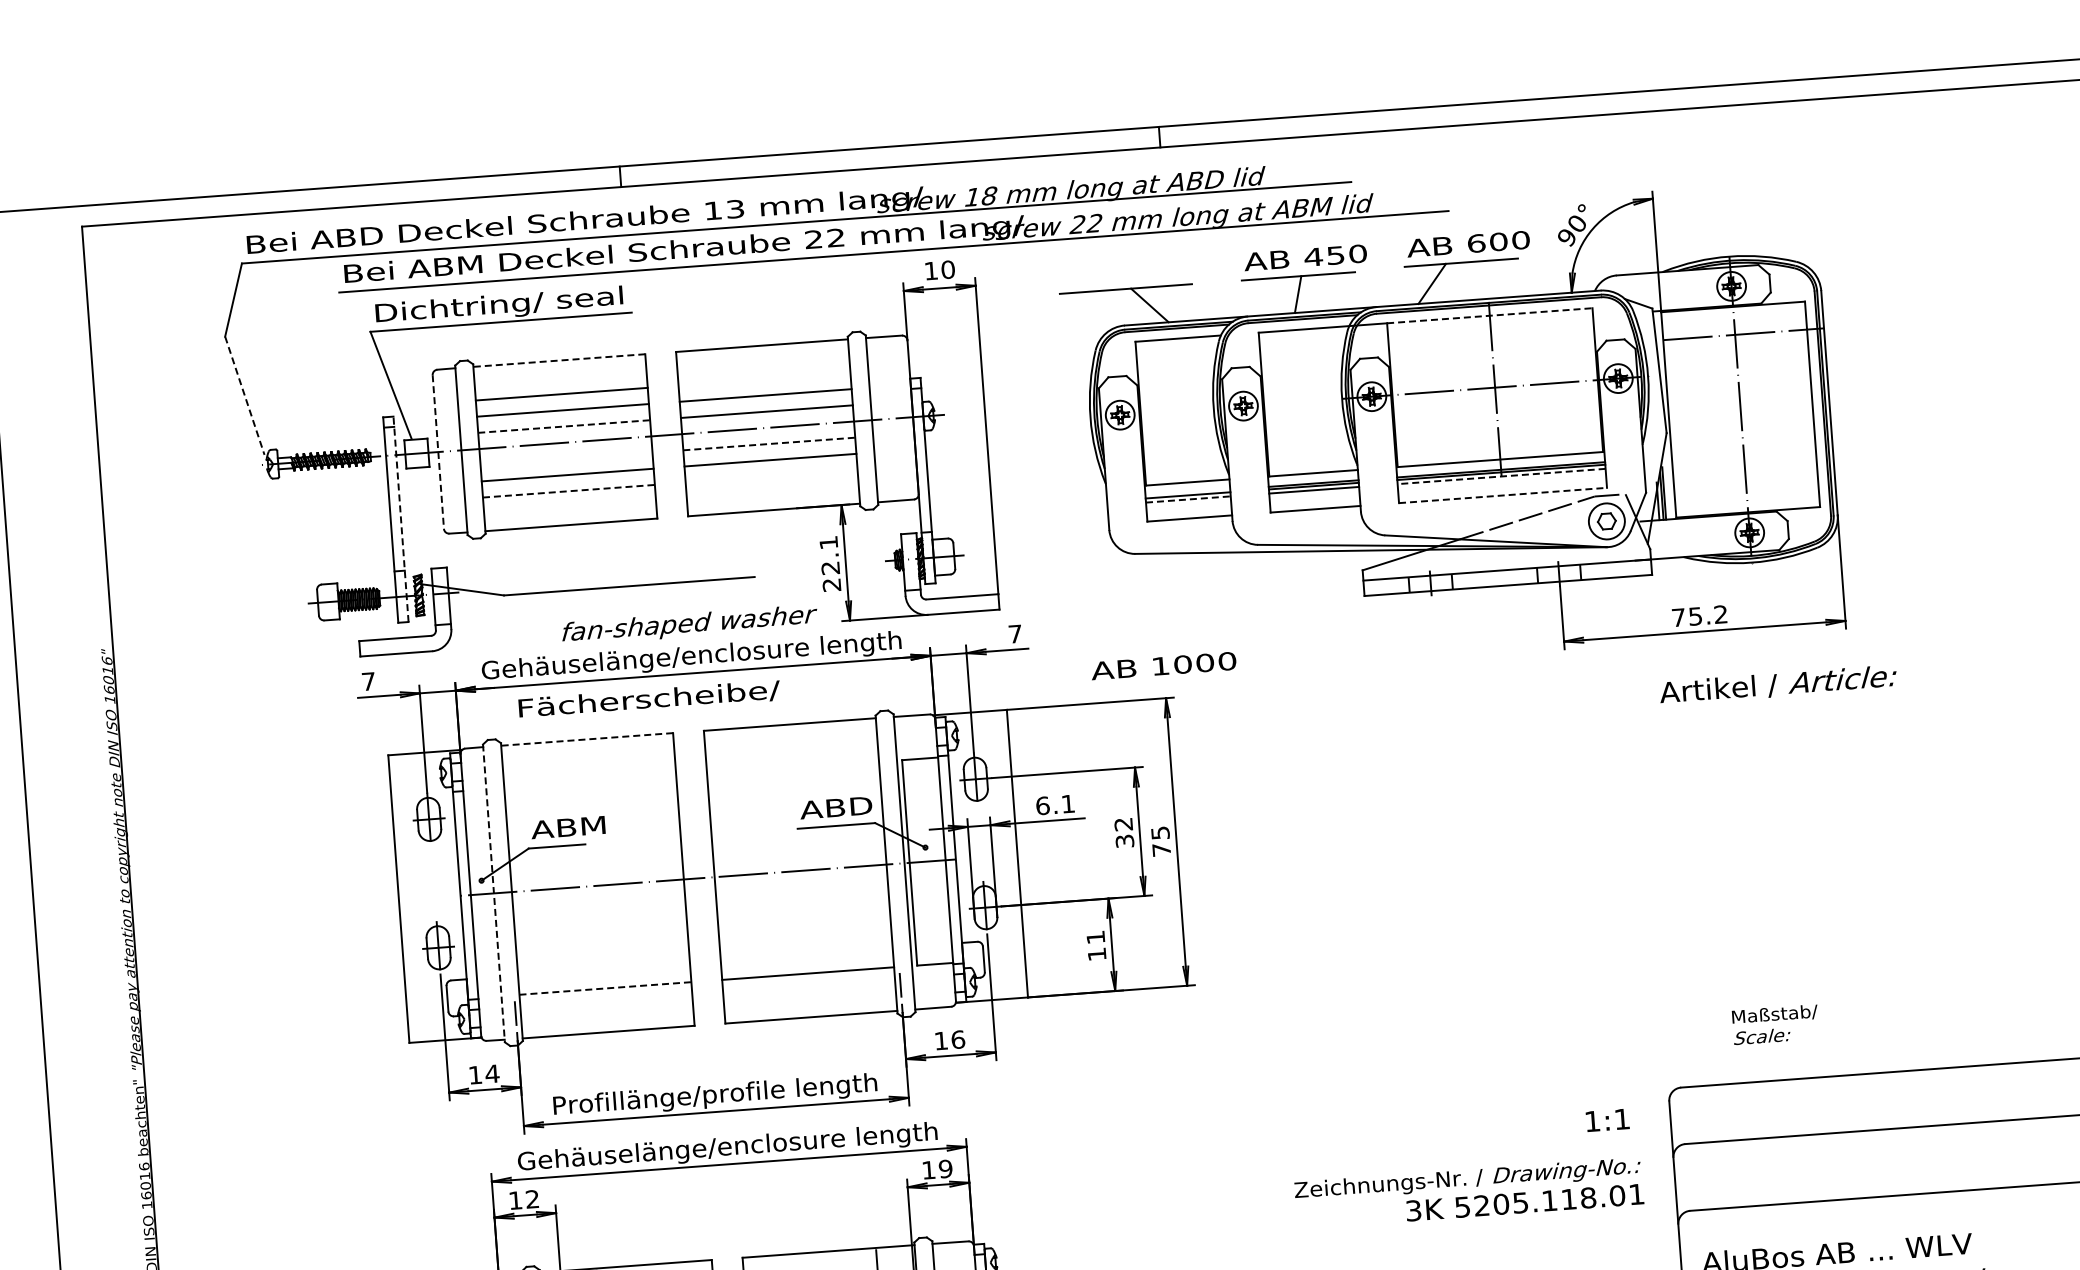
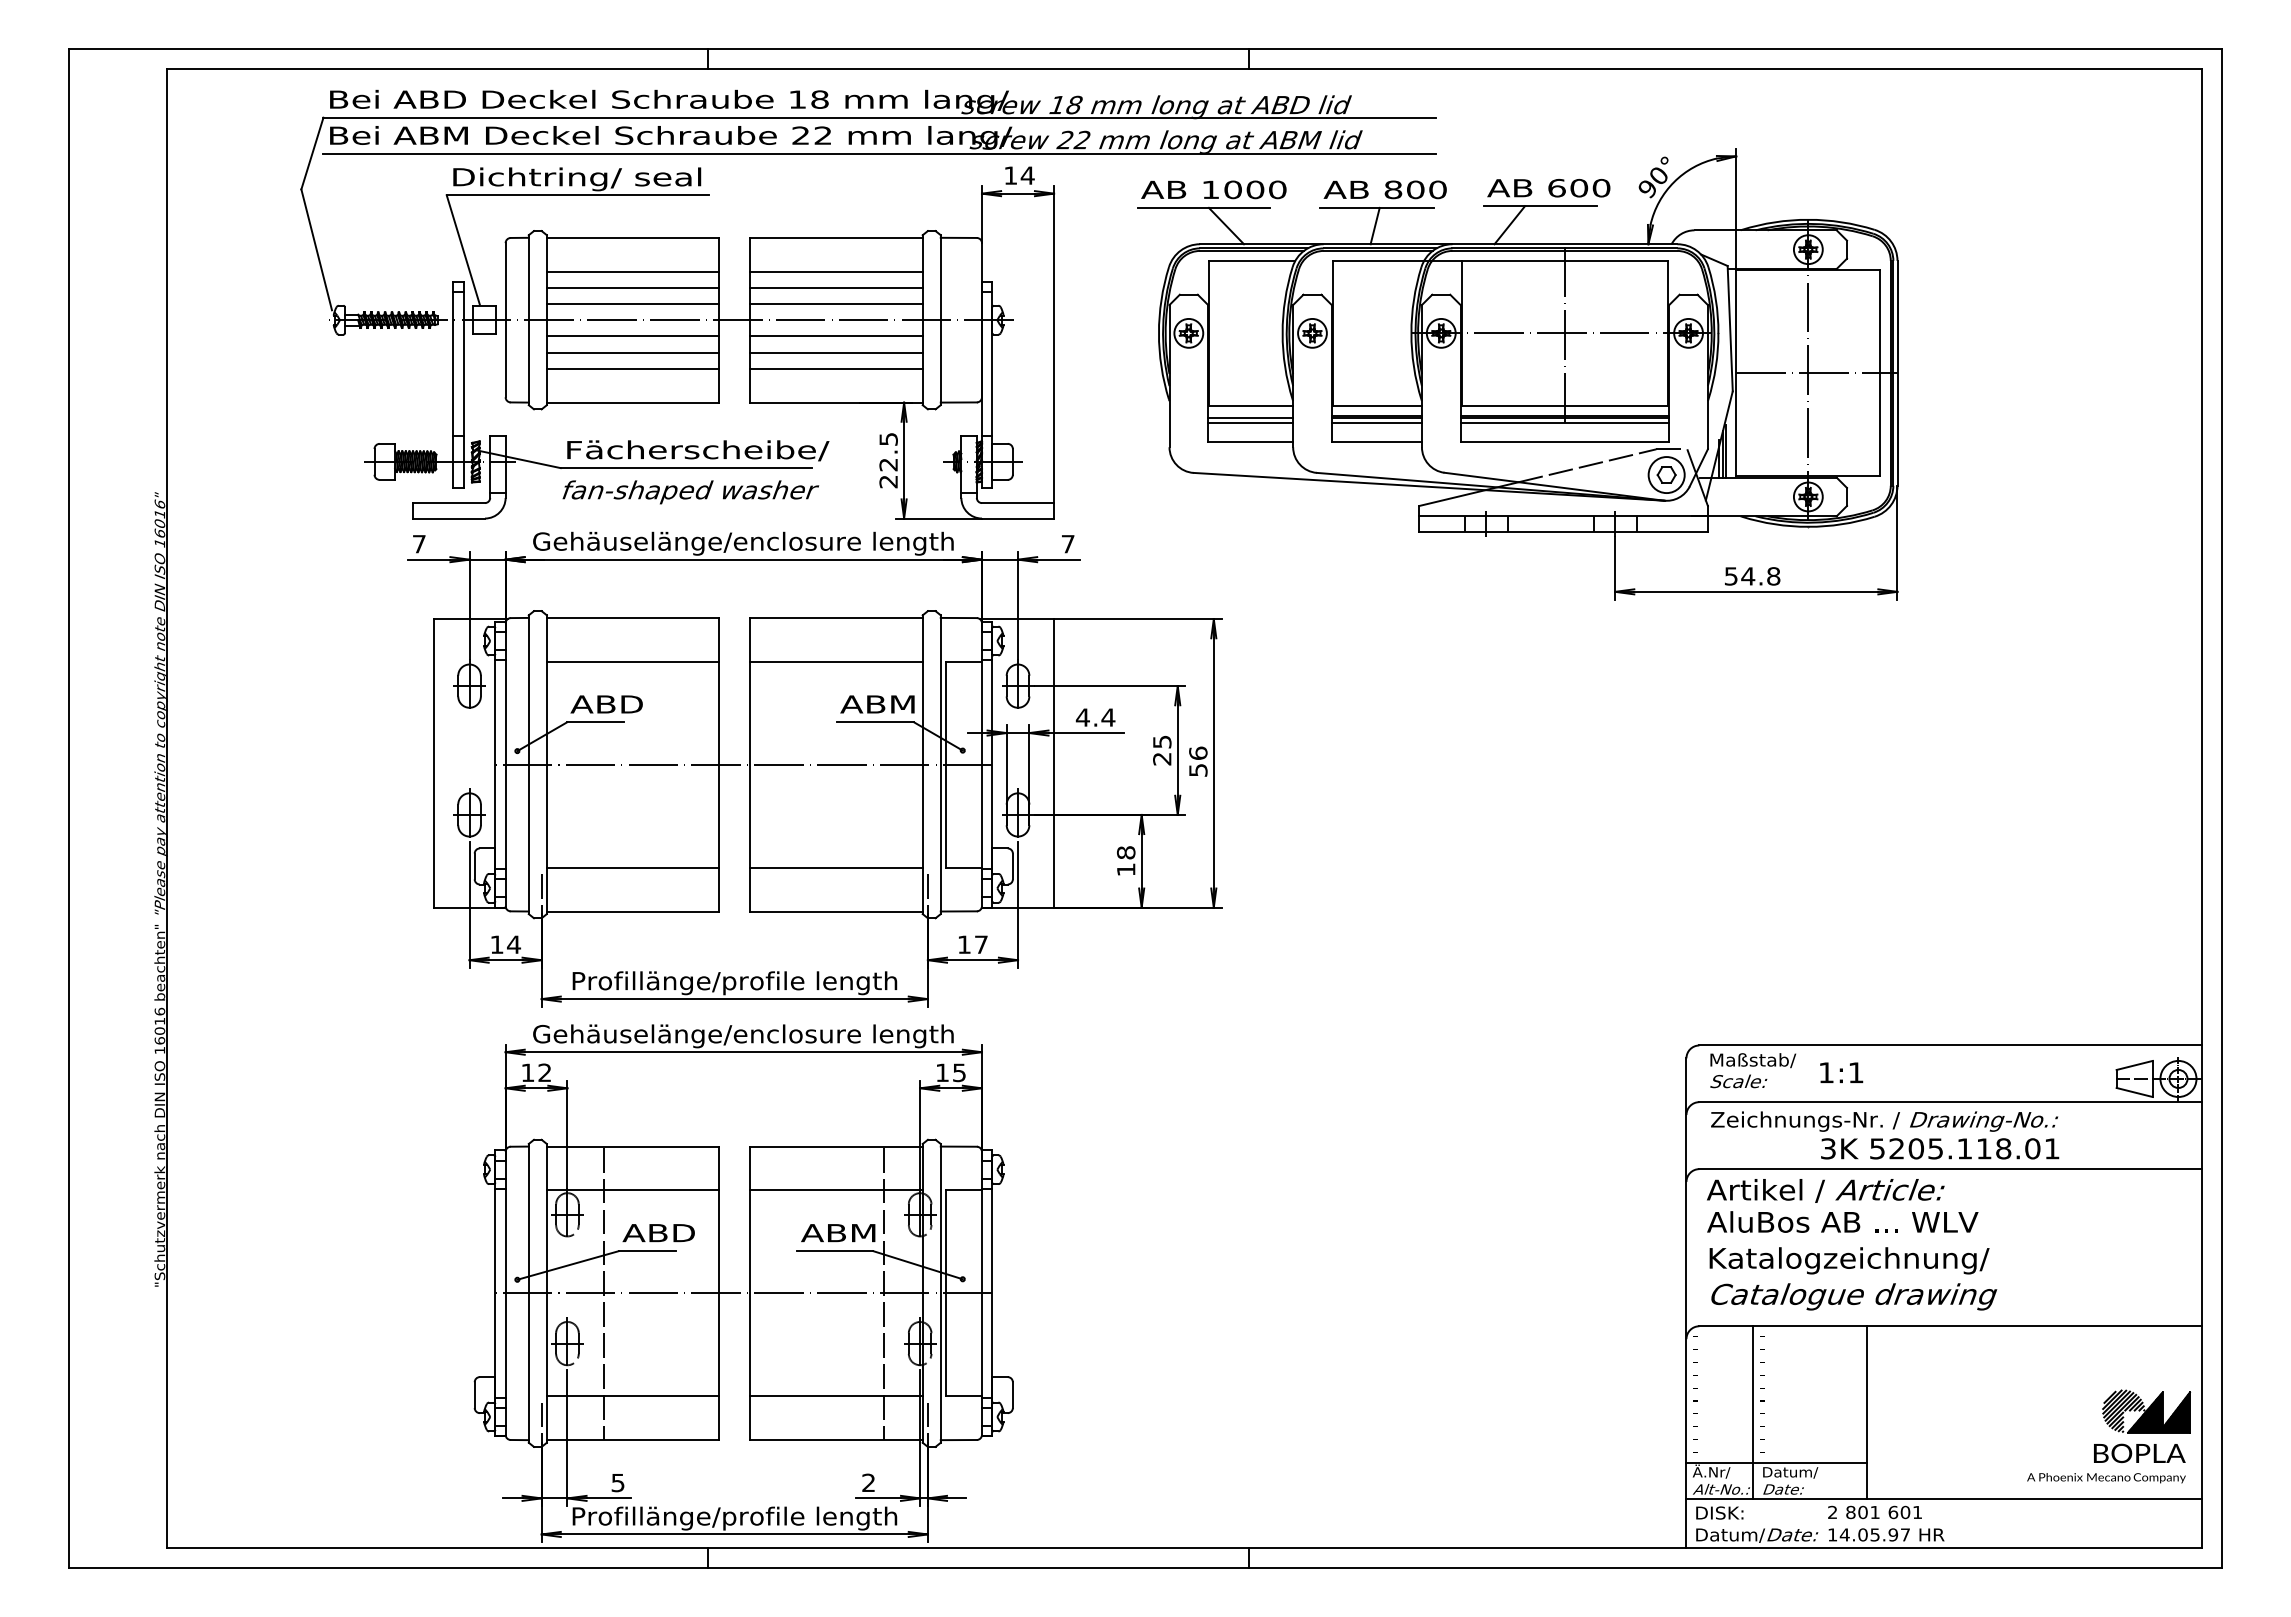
text: (735, 209) -> (819, 99), 13 -> 18
part: (892, 238) -> (879, 140), moved
text: (1324, 255) -> (1404, 189), 450 -> 800
text: (947, 269) -> (1027, 175), 10 -> 14
line: (1490, 315) -> (1565, 261), dashed -> solid
line: (1743, 334) -> (1816, 373), moved
line: (558, 360) -> (632, 237), dashed -> solid
line: (764, 379) -> (836, 271), added
line: (244, 396) -> (316, 250), dashed -> solid
line: (564, 426) -> (633, 303), dashed -> solid
line: (769, 444) -> (836, 336), dashed -> solid
line: (438, 452) -> (505, 320), dashed -> solid
line: (565, 459) -> (632, 336), added
line: (771, 475) -> (836, 368), added
line: (1501, 476) -> (1564, 422), dashed -> solid
line: (569, 490) -> (633, 368), dashed -> solid
line: (1503, 495) -> (1565, 441), dashed -> solid
line: (1188, 499) -> (1250, 422), dashed -> solid
line: (401, 519) -> (463, 384), dashed -> solid
text: (828, 542) -> (888, 439), 22.1 -> 22.5
text: (1699, 616) -> (1752, 576), 75.2 -> 54.8
text: (689, 625) -> (690, 492), moved
text: (1163, 665) -> (1213, 189), moved
text: (1778, 684) -> (1825, 1190), moved
text: (649, 699) -> (698, 450), moved
line: (586, 739) -> (632, 617), dashed -> solid
line: (793, 768) -> (836, 661), added
line: (589, 782) -> (632, 661), added
text: (1055, 804) -> (1095, 717), 6.1 -> 4.4
text: (864, 805) -> (904, 704), ABD -> ABM
text: (594, 825) -> (634, 704), ABM -> ABD
text: (1124, 832) -> (1162, 750), 32 -> 25
text: (1161, 841) -> (1198, 761), 75 -> 56
line: (493, 894) -> (528, 765), dashed -> solid
text: (1096, 937) -> (1126, 852), 11 -> 18
line: (605, 988) -> (633, 867), dashed -> solid
text: (1775, 1024) -> (1753, 1070), moved
text: (958, 1039) -> (981, 944), 16 -> 17
text: (1607, 1120) -> (1841, 1072), moved
text: (945, 1168) -> (959, 1072), 19 -> 15
text: (1469, 1193) -> (1885, 1135), moved

